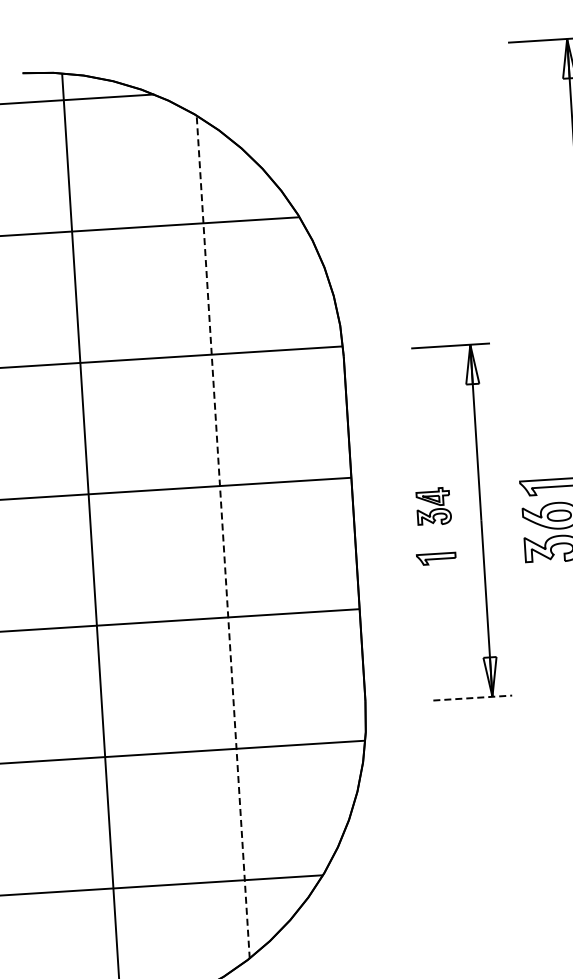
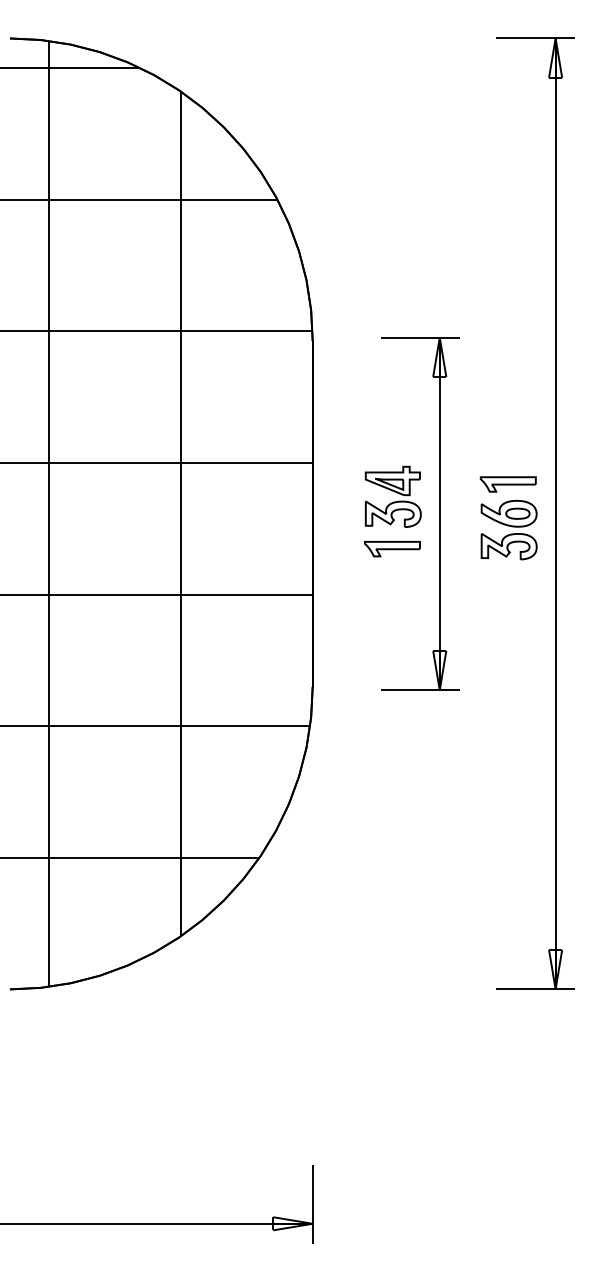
part: (433, 506) -> (392, 496), size x1.67
line: (223, 536) -> (181, 513), dashed -> solid
part: (436, 559) -> (392, 549), size x1.43
line: (473, 698) -> (420, 690), dashed -> solid

